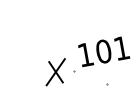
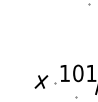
part: (55, 71) -> (41, 81), size x0.7

